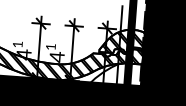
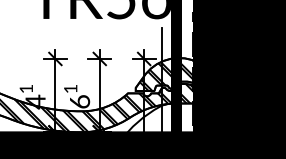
text: (57, 56) -> (80, 101), 4 -> 6

